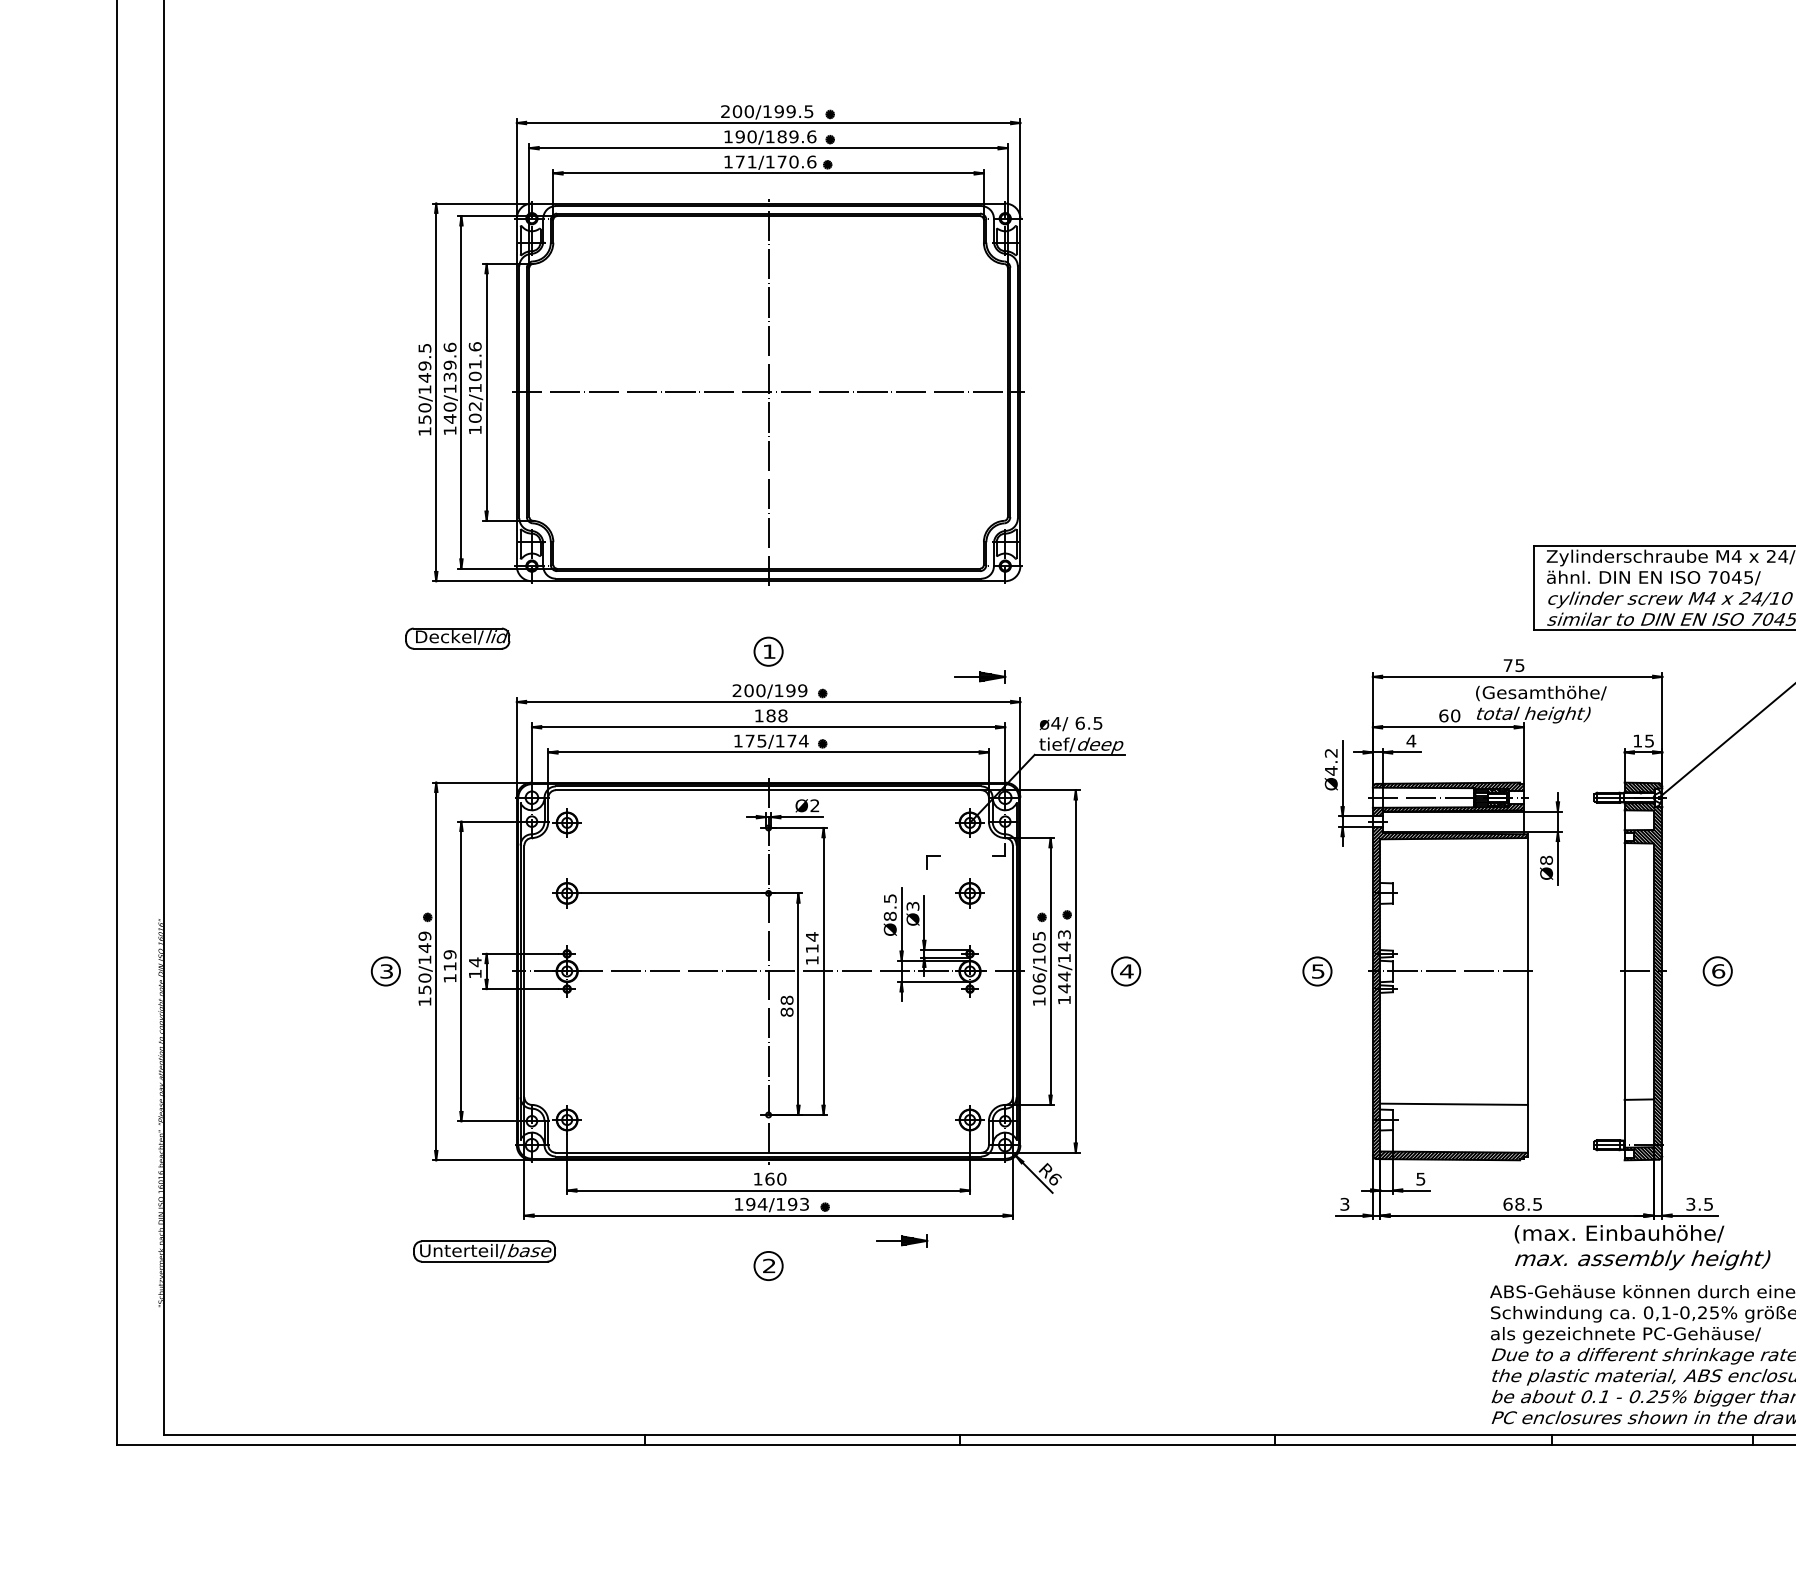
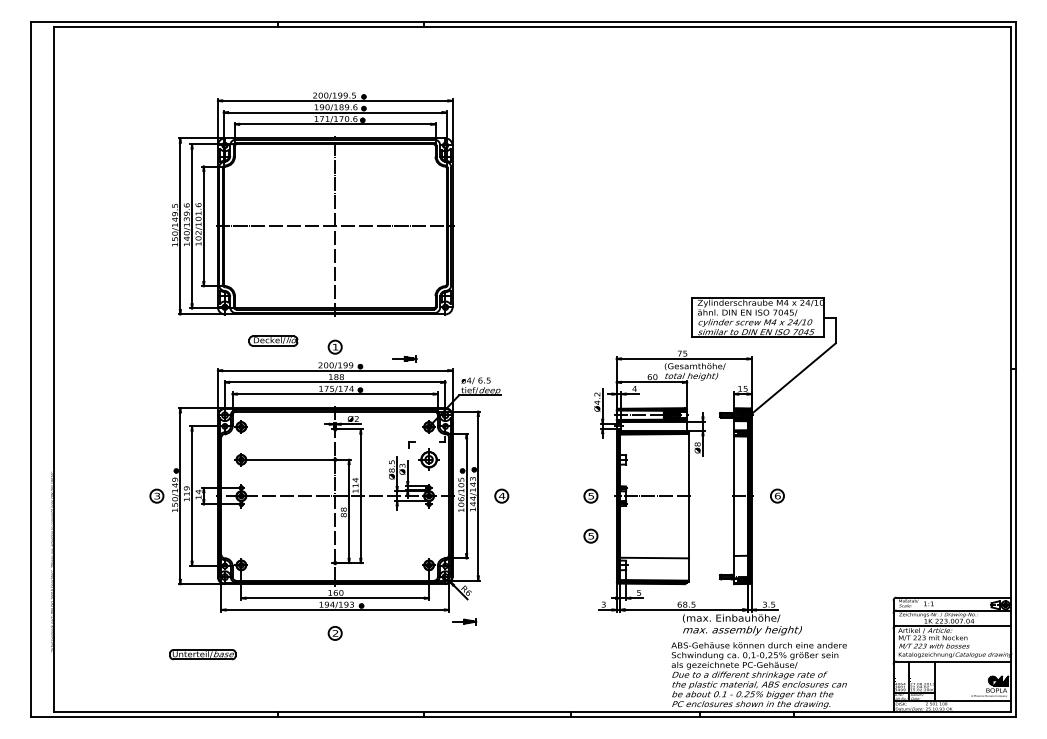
part: (457, 637) -> (273, 340), moved
part: (979, 675) -> (404, 358), moved
part: (968, 892) -> (428, 459), size x1.6
part: (1316, 1055) -> (590, 535), added
part: (902, 1240) -> (464, 621), moved
part: (483, 1251) -> (202, 654), moved

